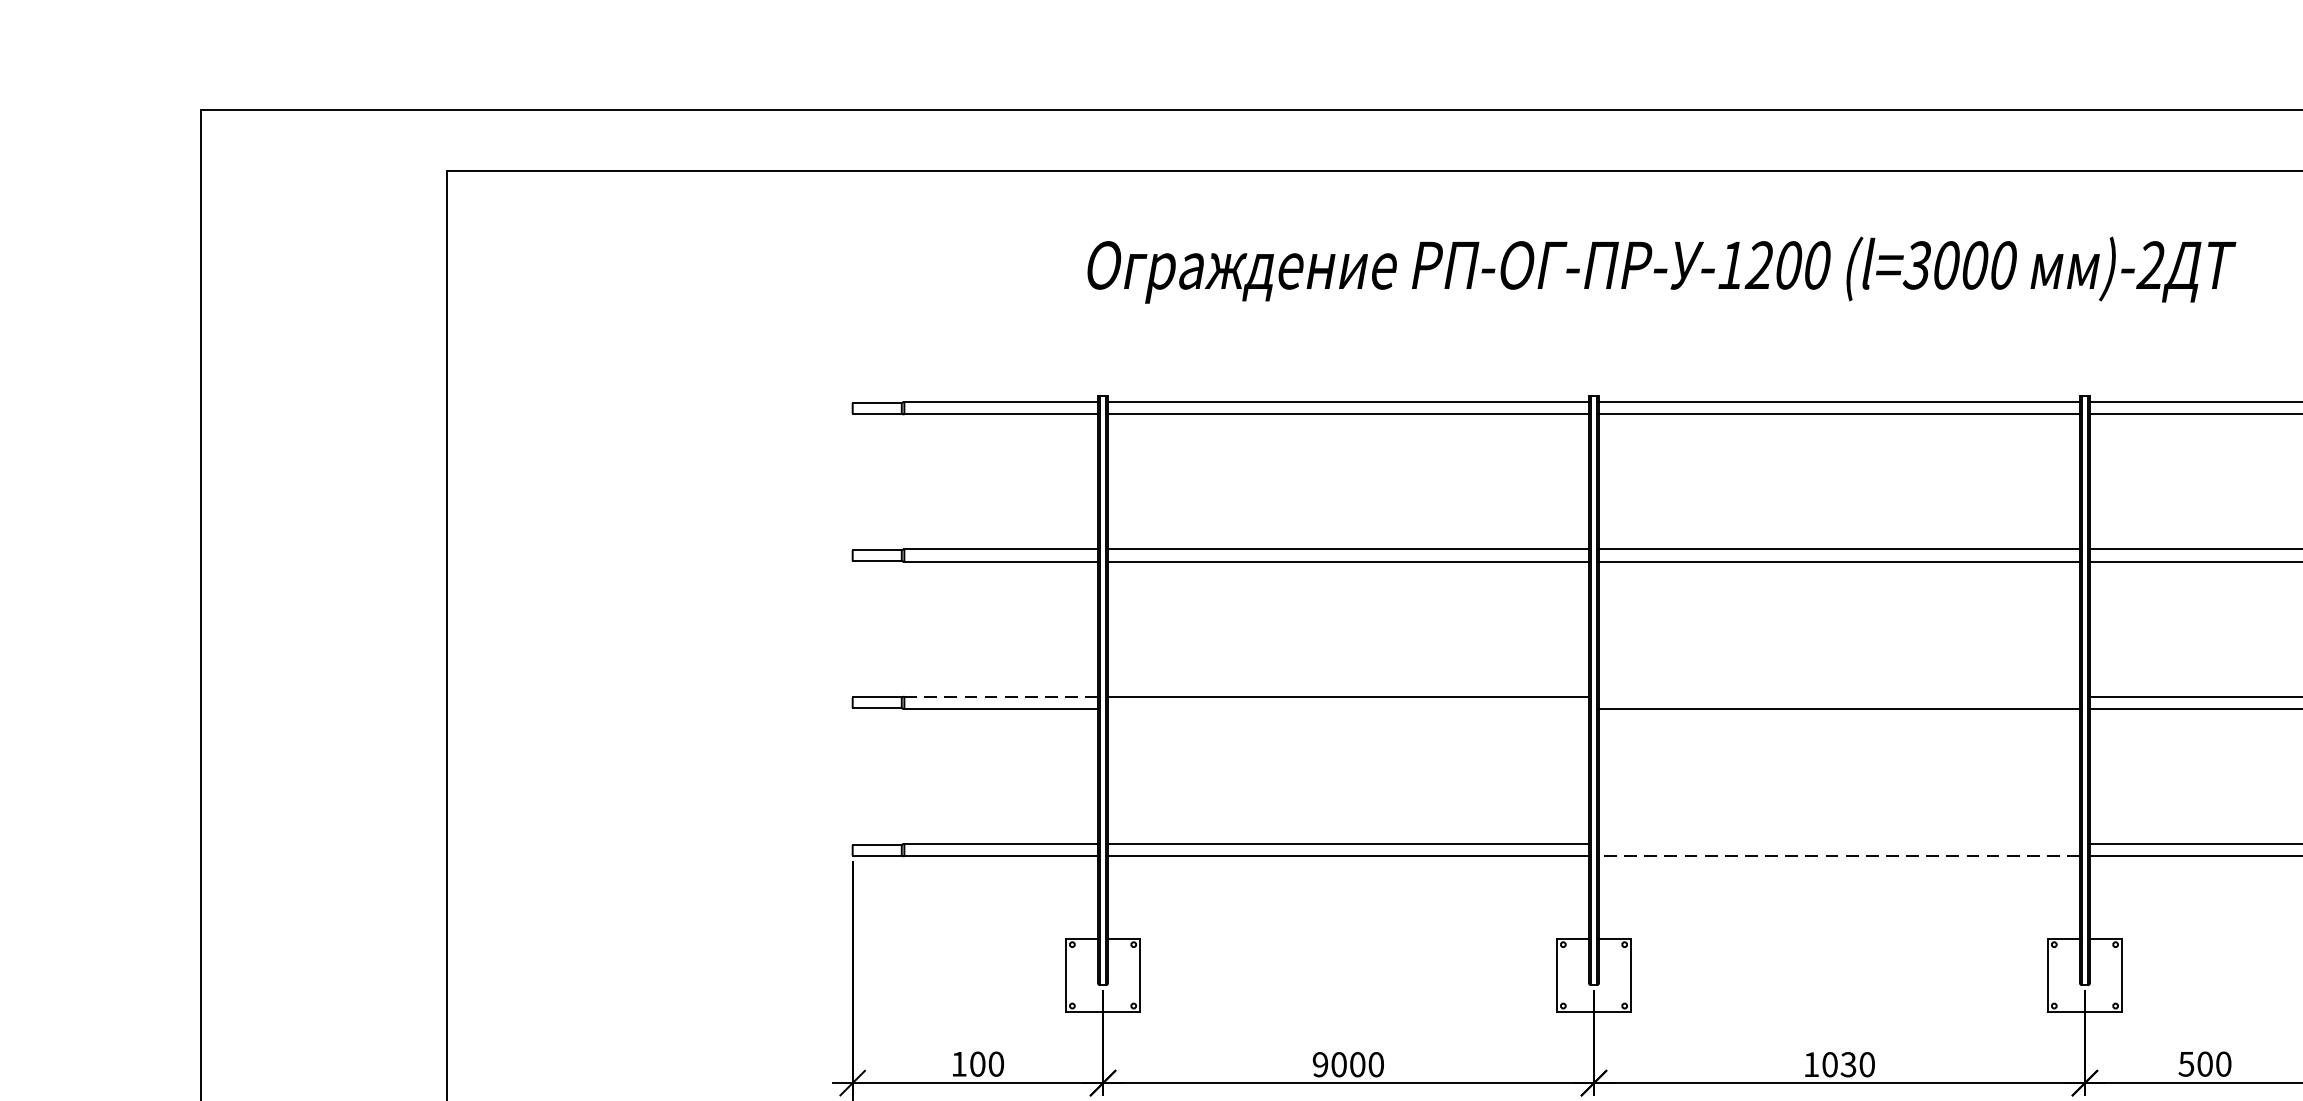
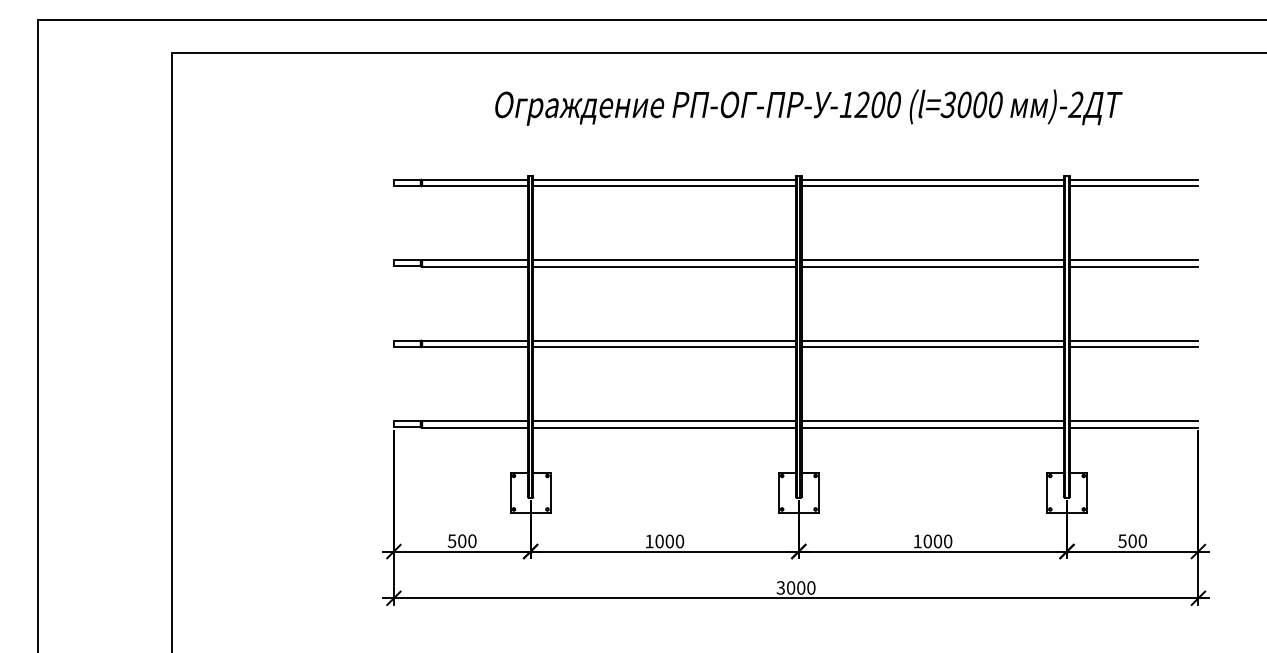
text: (1661, 270) -> (808, 107), moved
line: (1002, 696) -> (475, 340), dashed -> solid
line: (1838, 696) -> (932, 340), added
line: (1348, 709) -> (664, 347), added
line: (1838, 843) -> (932, 420), added
line: (1838, 856) -> (932, 427), dashed -> solid
text: (958, 1064) -> (451, 541), 100 -> 500
text: (1320, 1064) -> (649, 541), 9000 -> 1000
text: (1847, 1064) -> (937, 541), 1030 -> 1000

